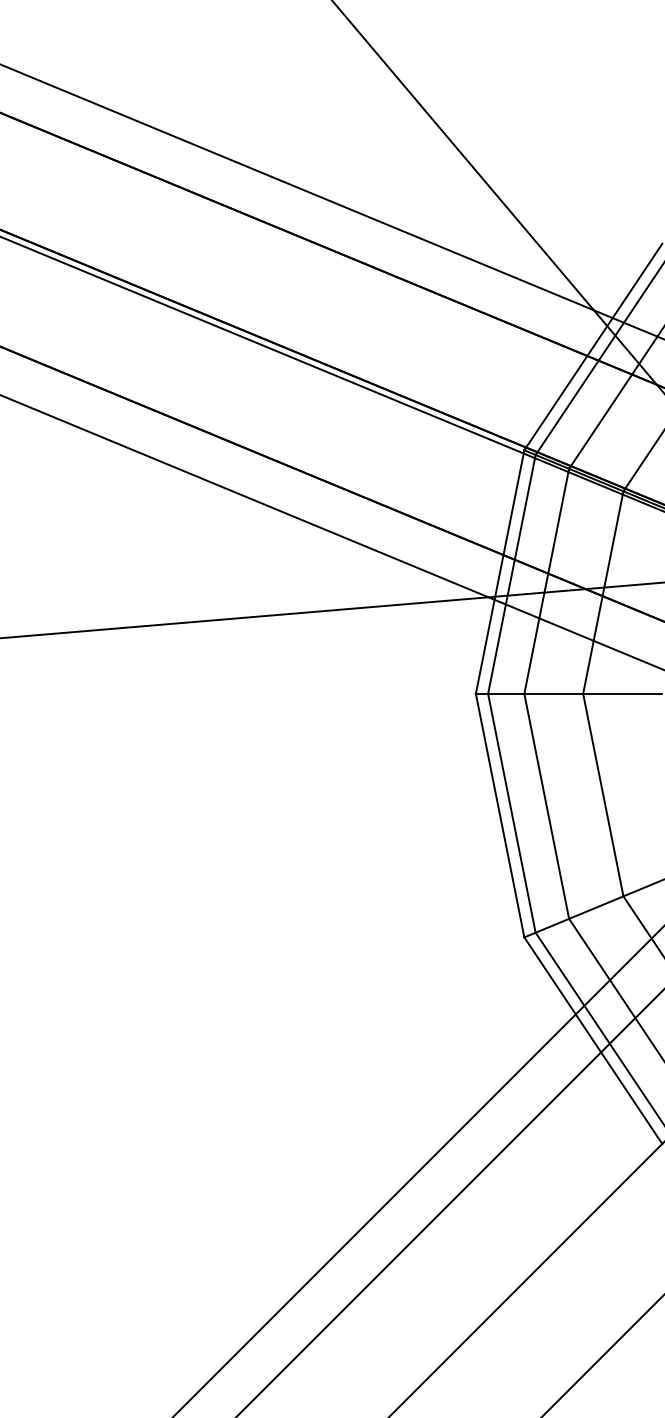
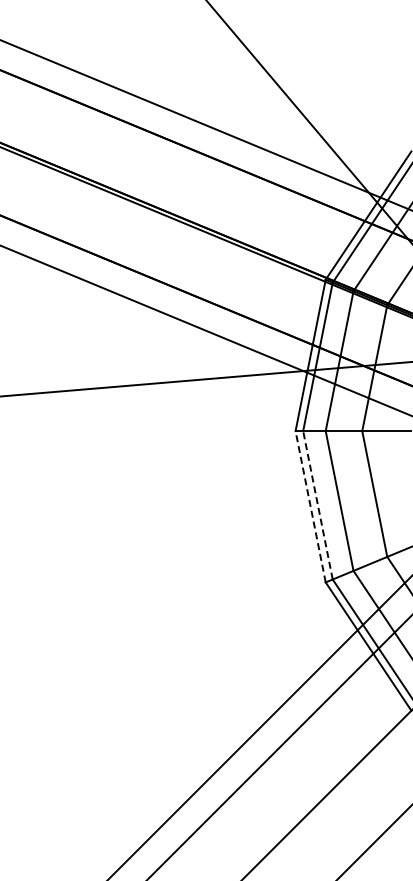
line: (511, 813) -> (317, 505), solid -> dashed
line: (499, 815) -> (310, 506), solid -> dashed

